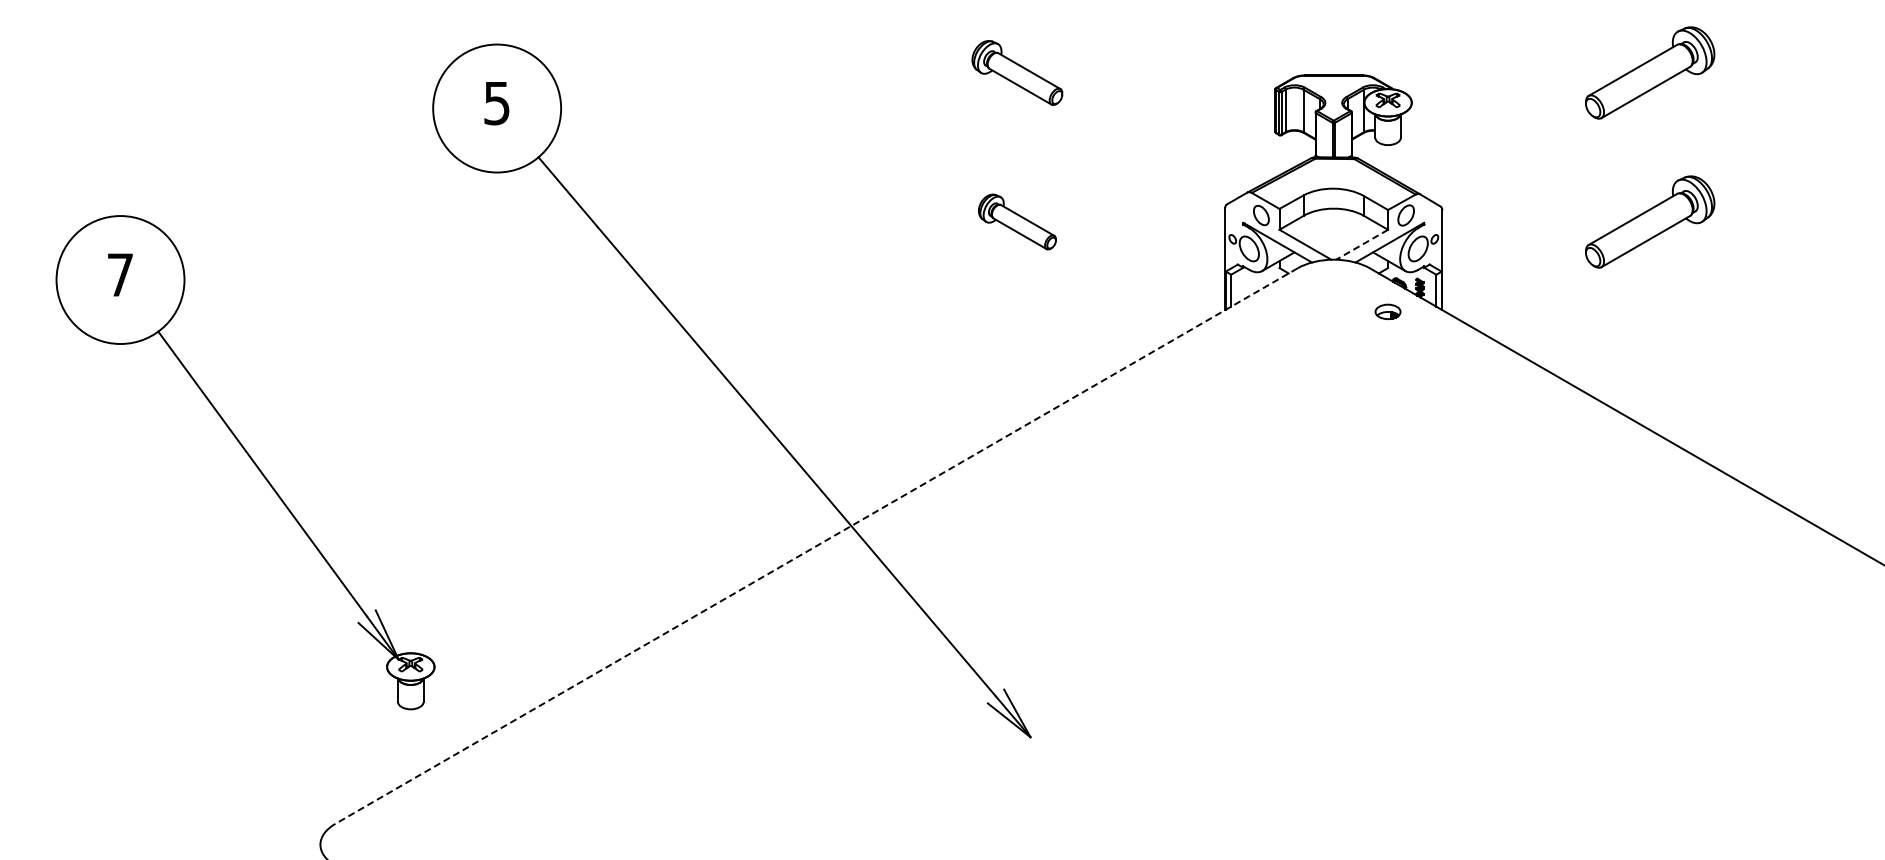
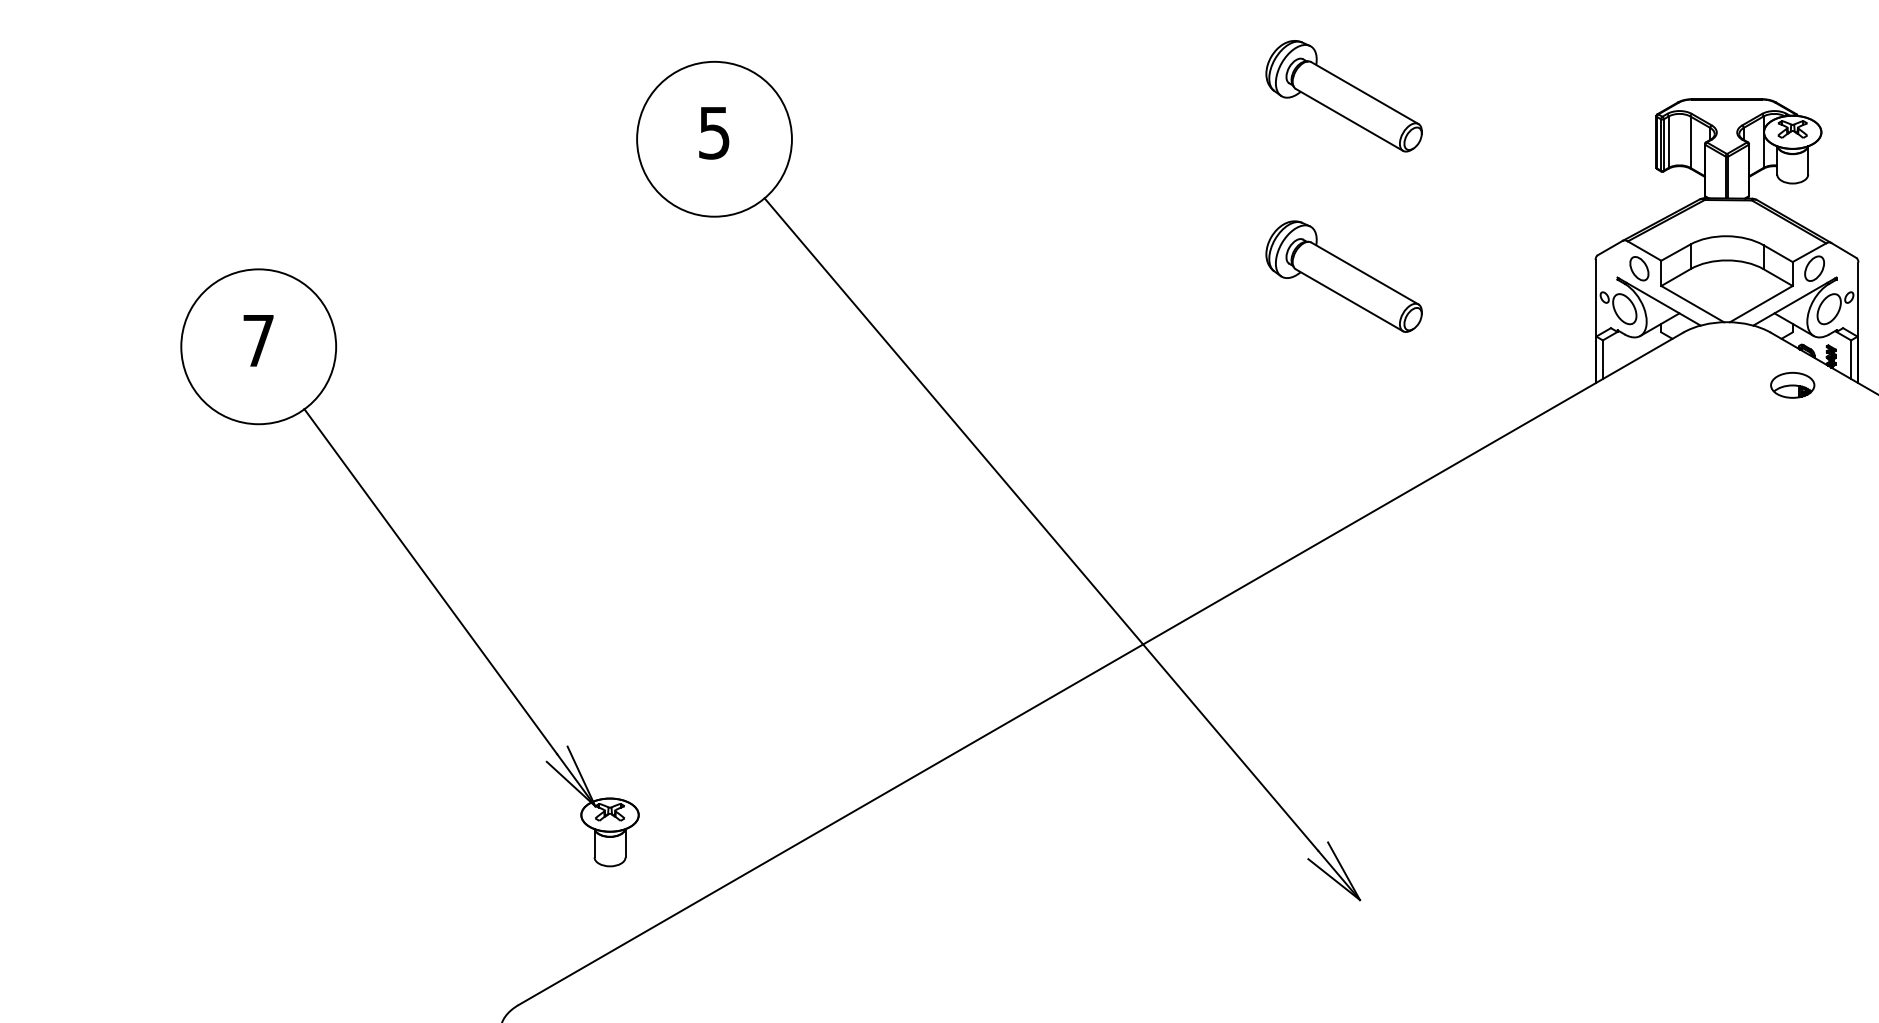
part: (1017, 72) -> (1344, 95), size x1.43
part: (1017, 221) -> (1344, 275), size x1.67
line: (1362, 244) -> (1761, 303), dashed -> solid
part: (1387, 311) -> (1792, 384), size x1.43
line: (816, 546) -> (1101, 669), dashed -> solid

